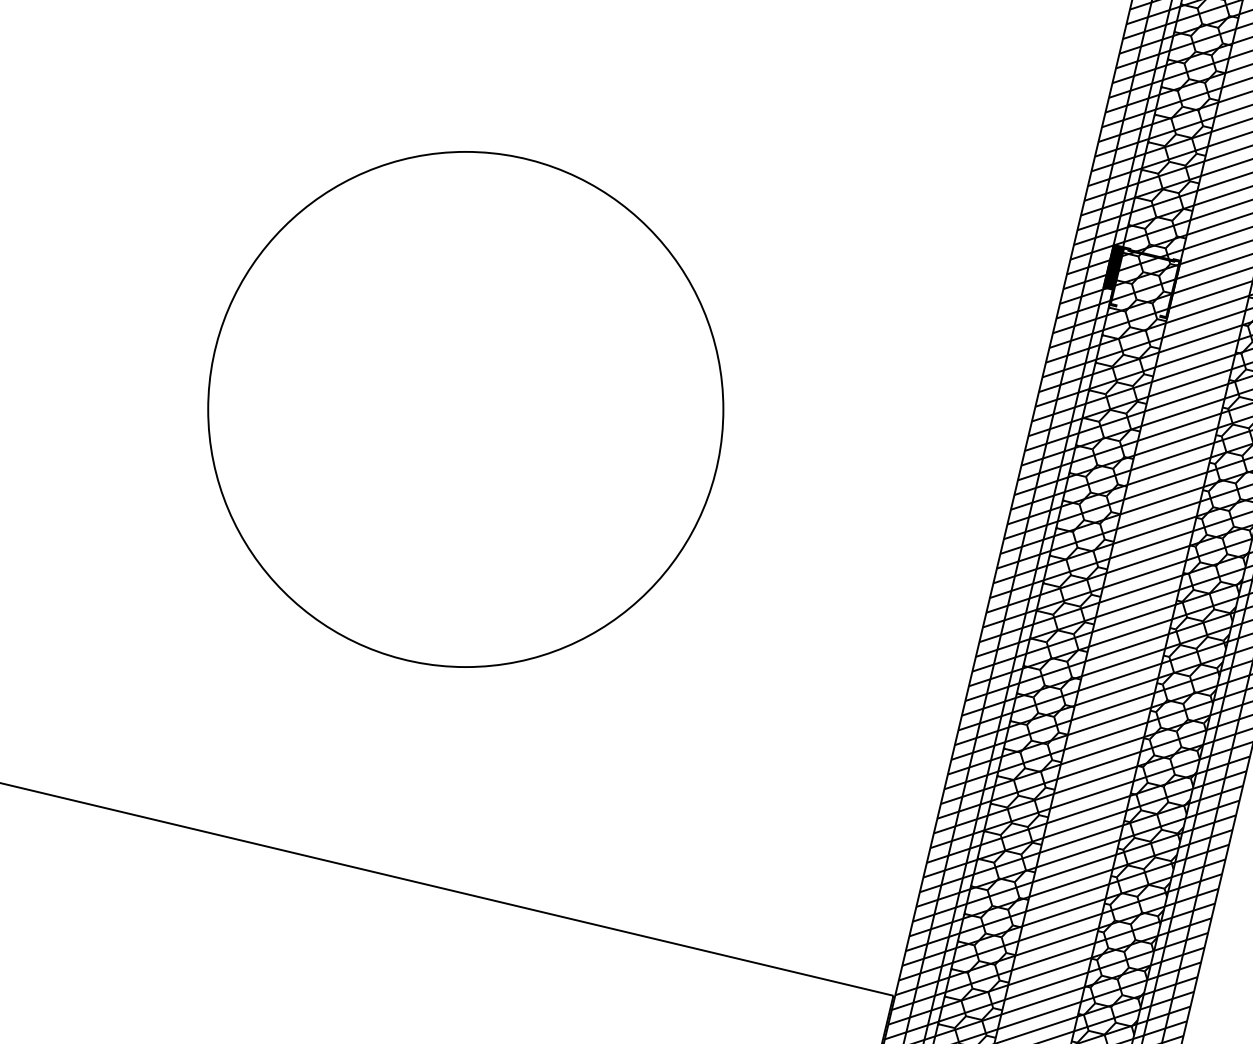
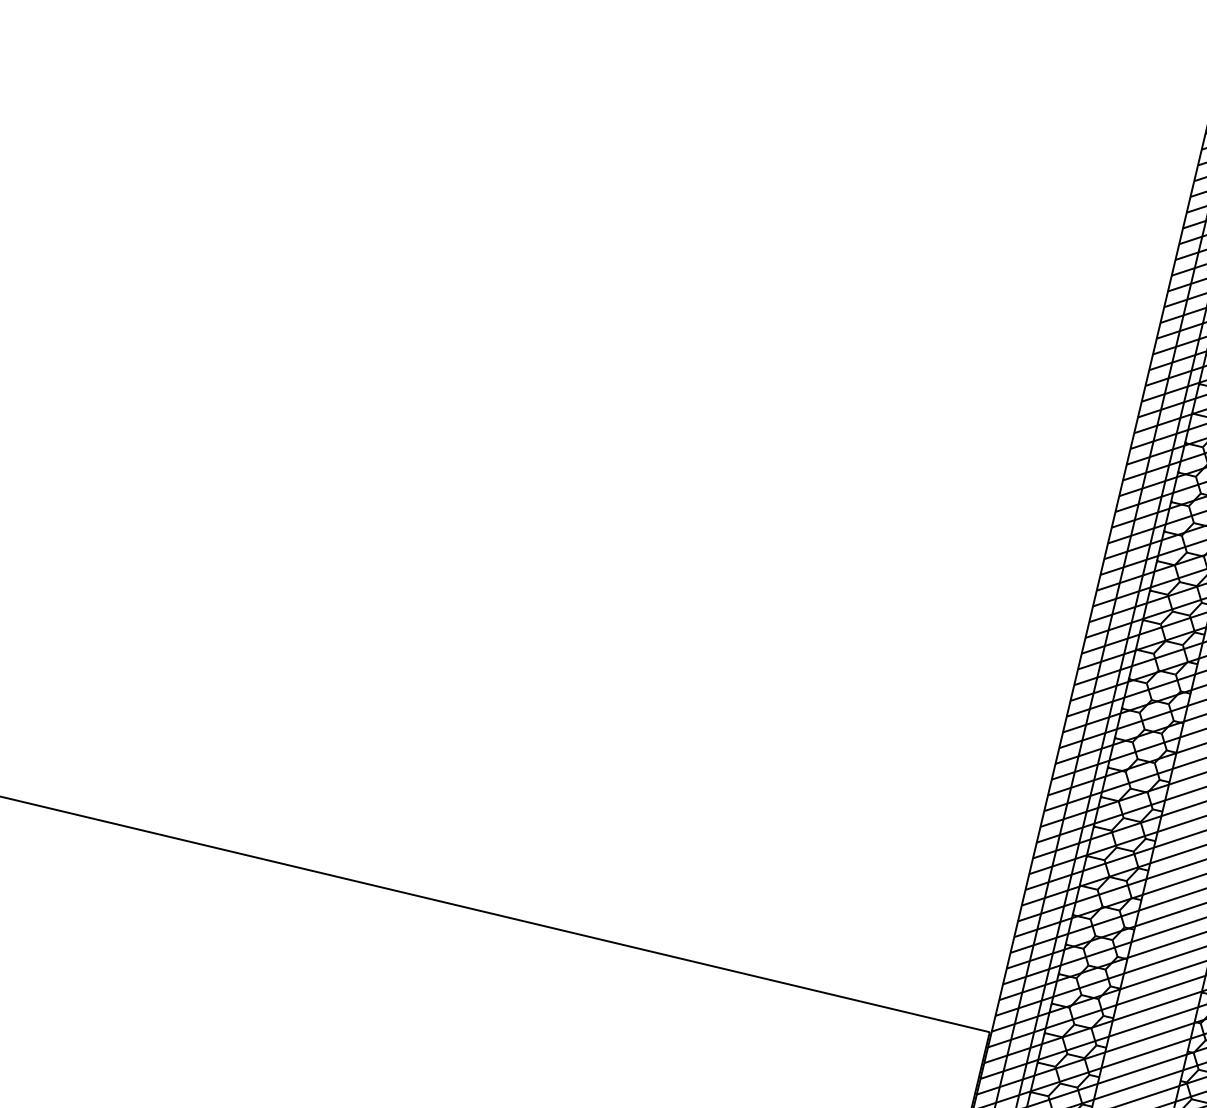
circle: (465, 409) -> (531, 404), removed

